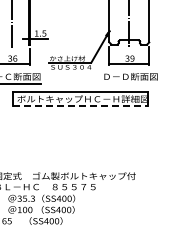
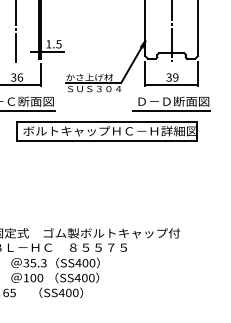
line: (129, 84) -> (171, 111), added
line: (80, 106) -> (106, 140), dashed -> solid

